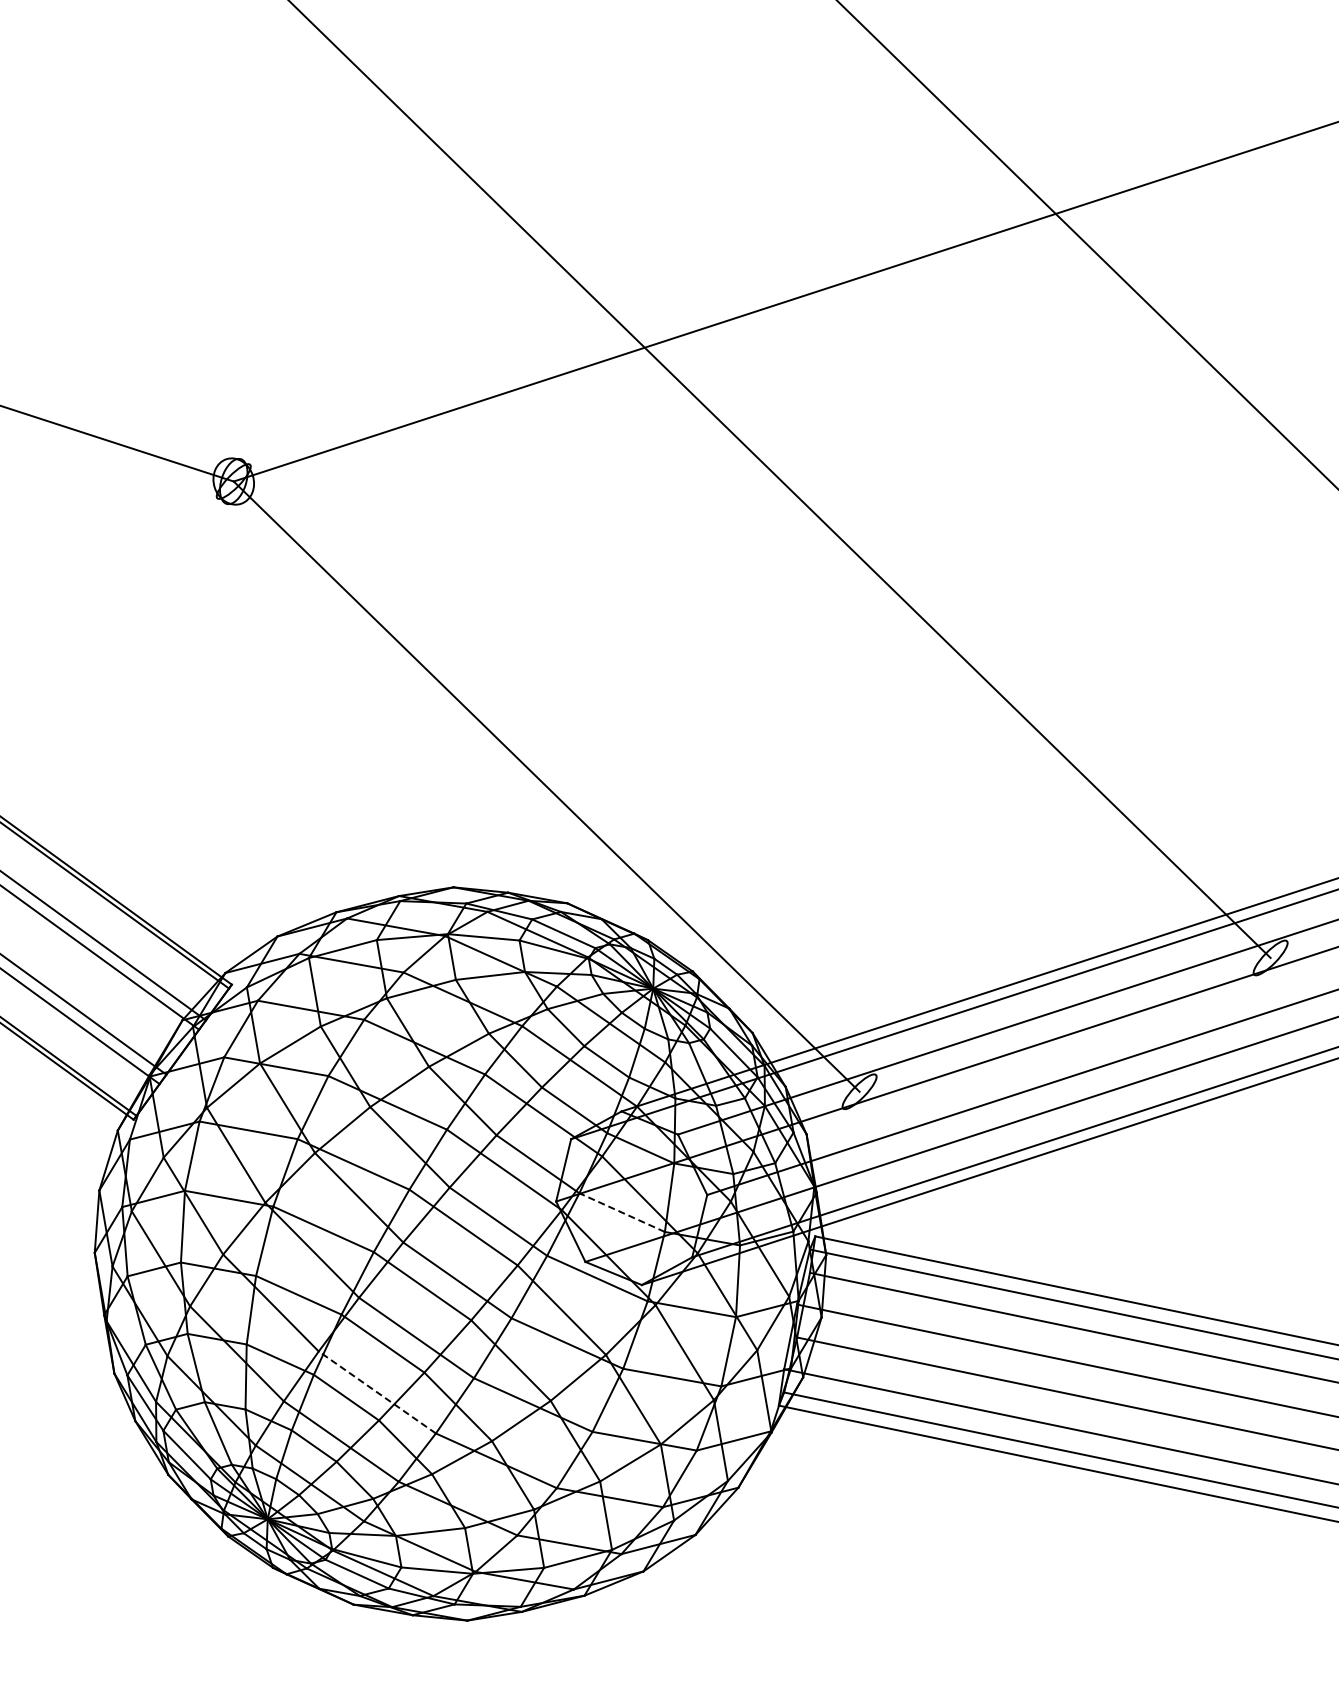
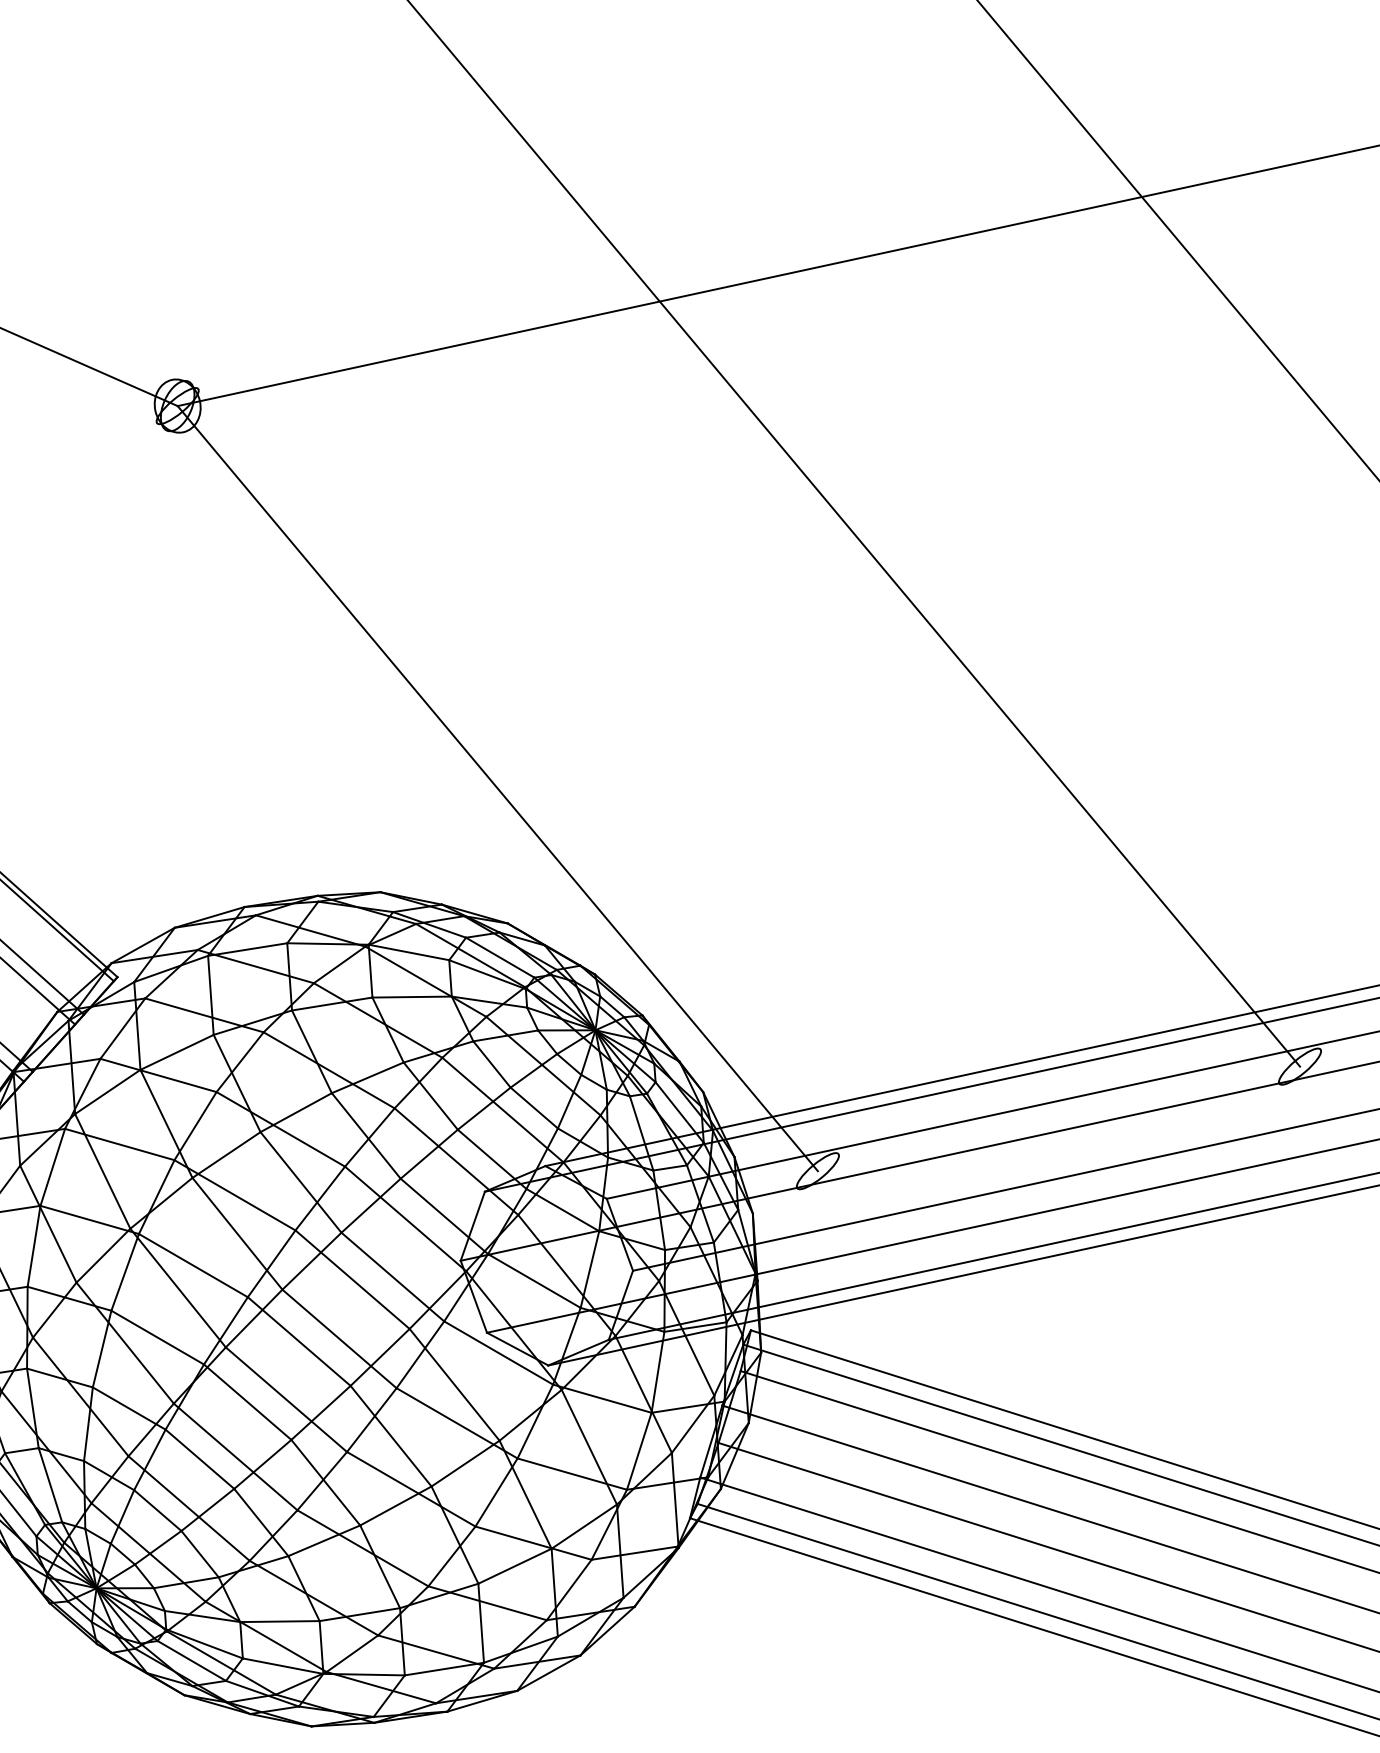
line: (622, 1212) -> (534, 1280), dashed -> solid
line: (377, 1392) -> (235, 1457), dashed -> solid

